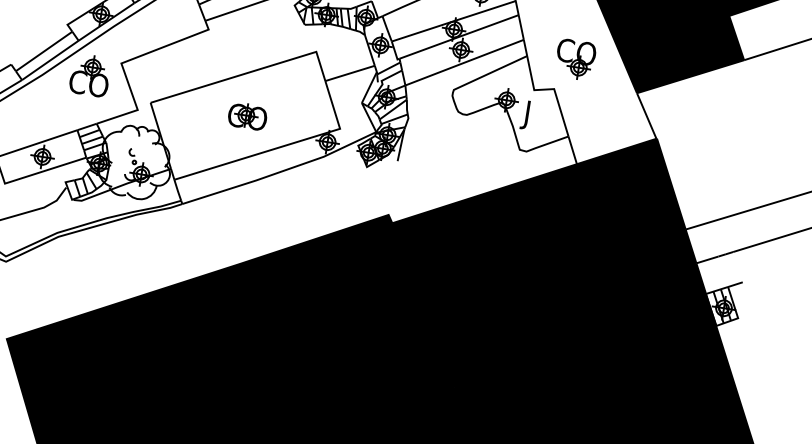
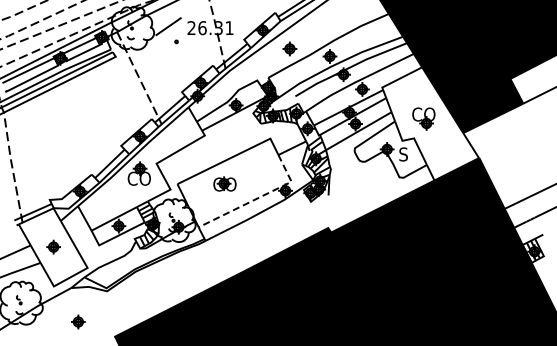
part: (247, 115) -> (224, 183), moved
text: (530, 116) -> (402, 156), J -> S
line: (281, 146) -> (258, 197), solid -> dashed

